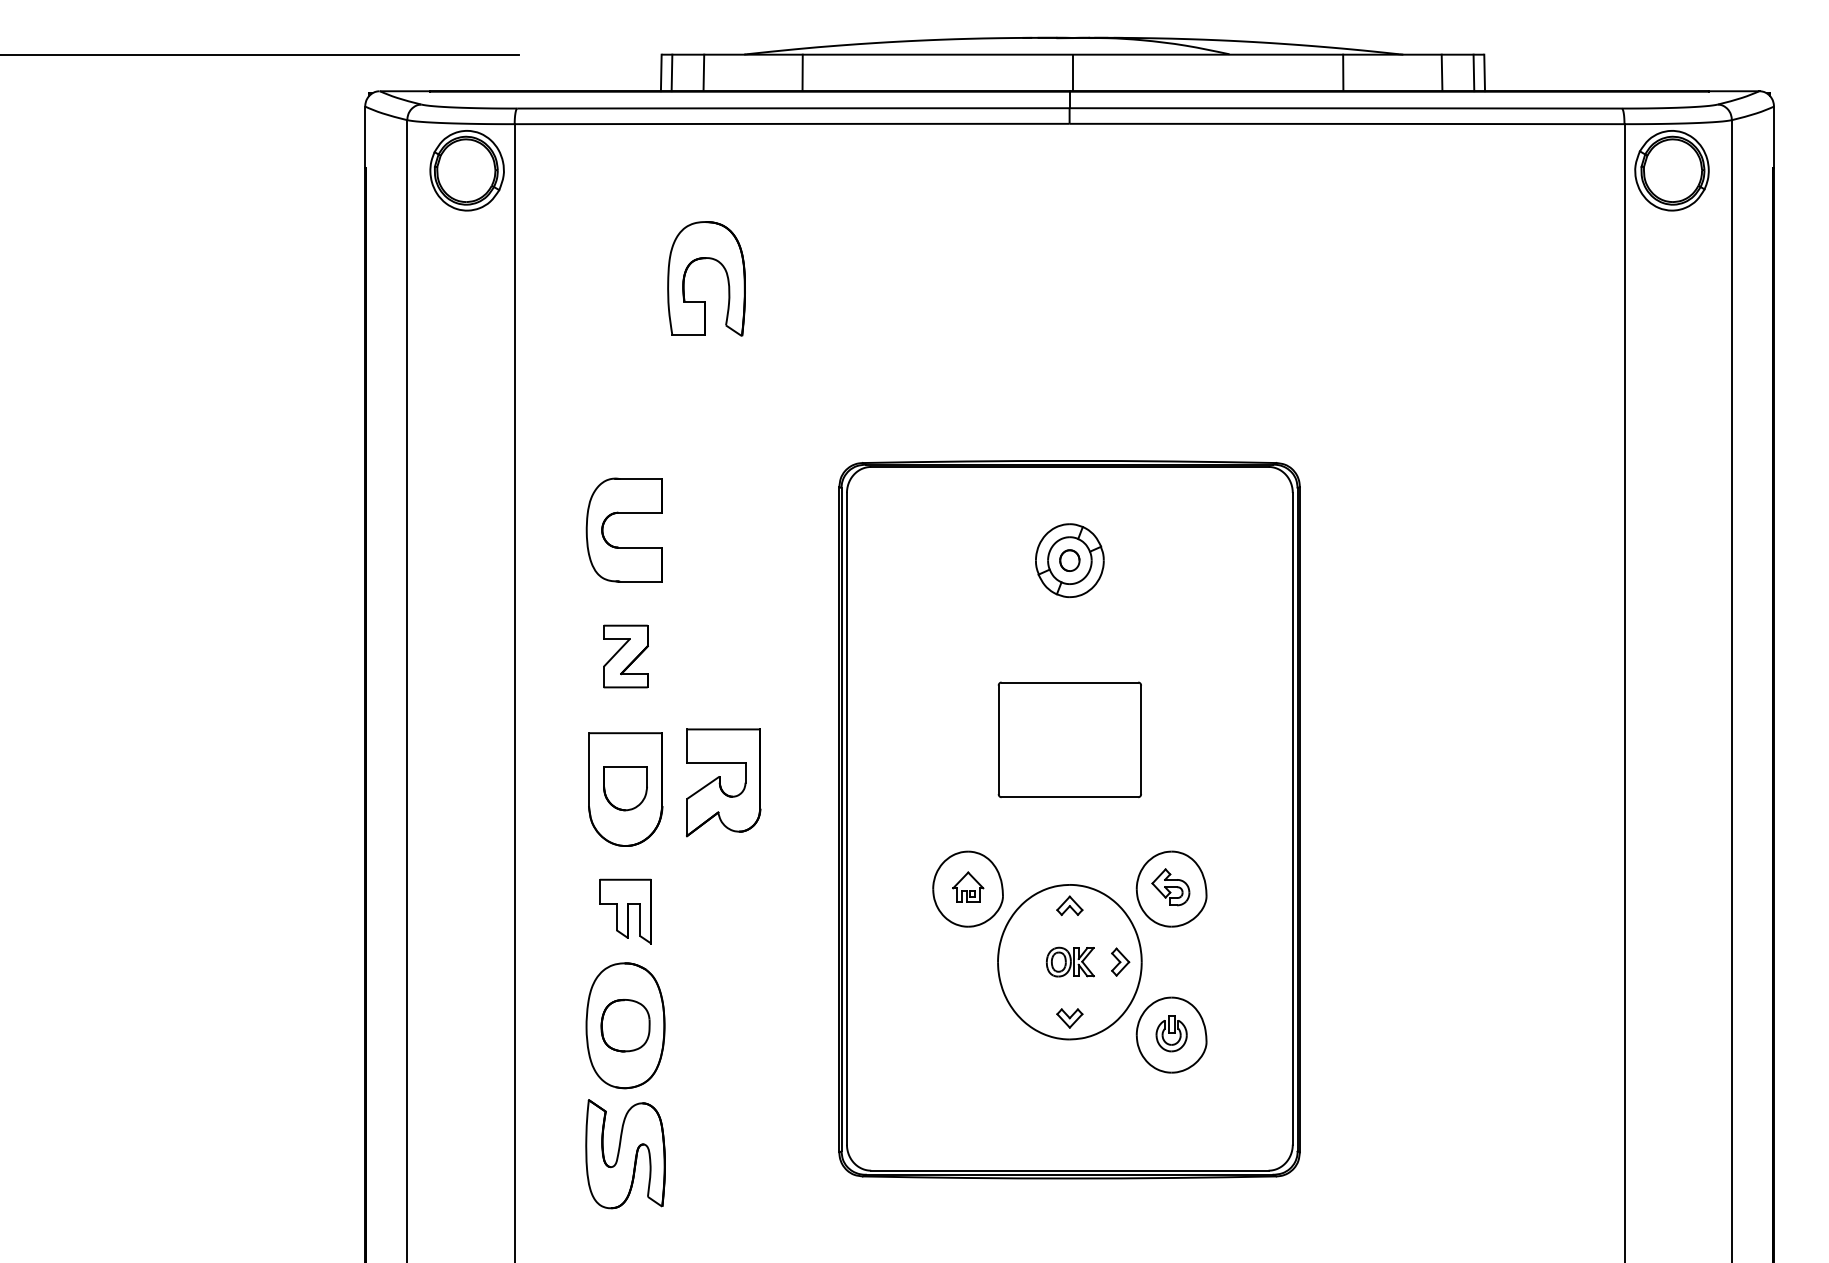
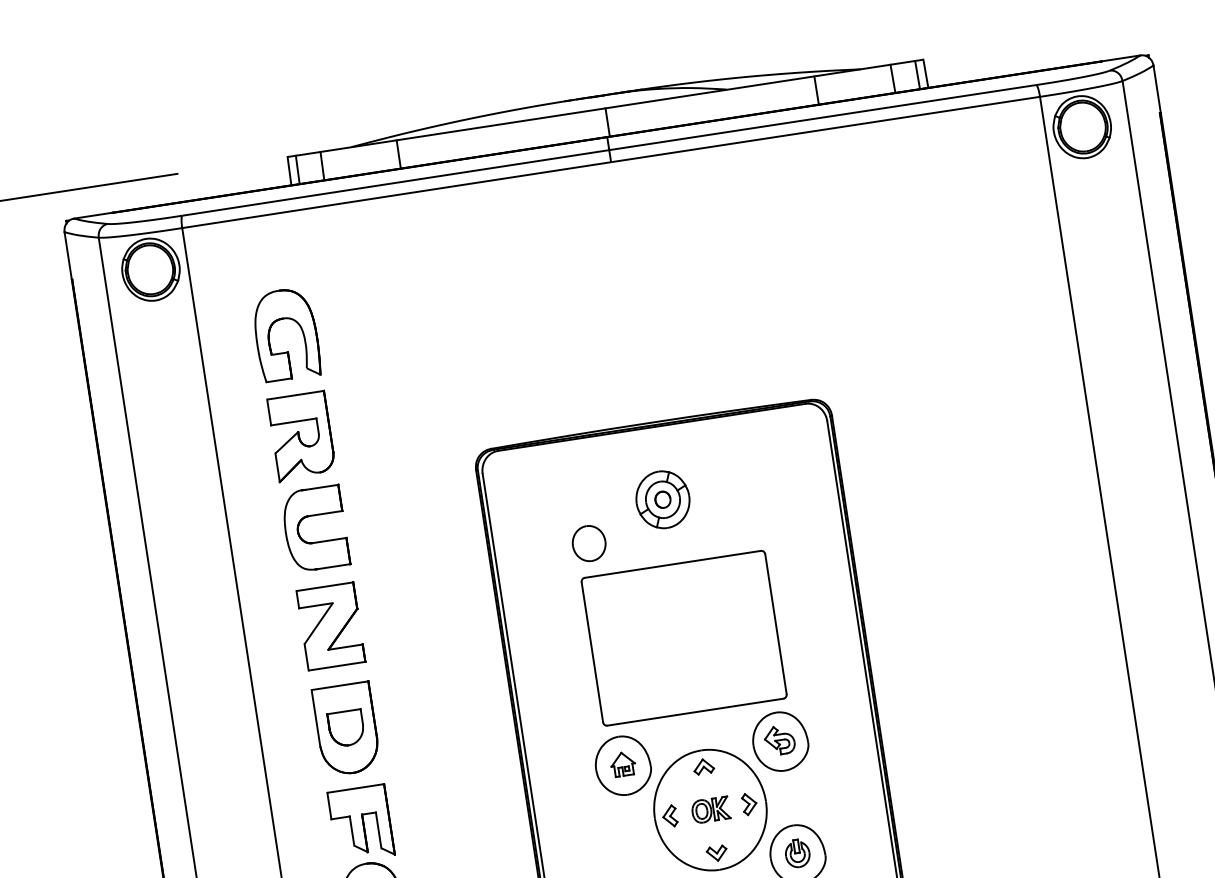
part: (705, 259) -> (283, 319), moved
part: (967, 601) -> (588, 543), added
part: (625, 656) -> (330, 626), size x1.67
part: (1069, 739) -> (683, 638), size x1.67
part: (723, 782) -> (301, 436), moved
part: (625, 911) -> (361, 823), size x1.43
part: (1016, 961) -> (669, 815), added

